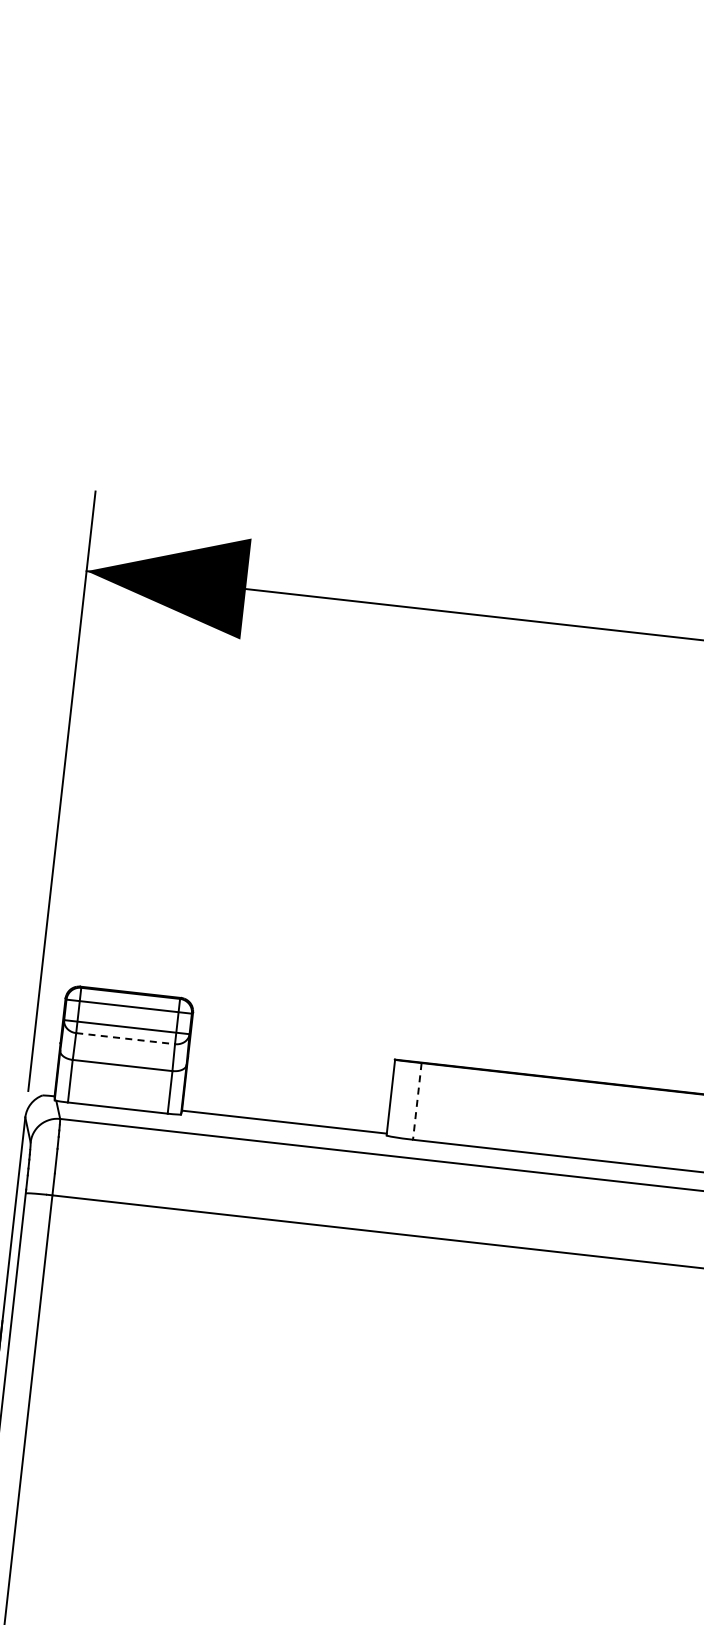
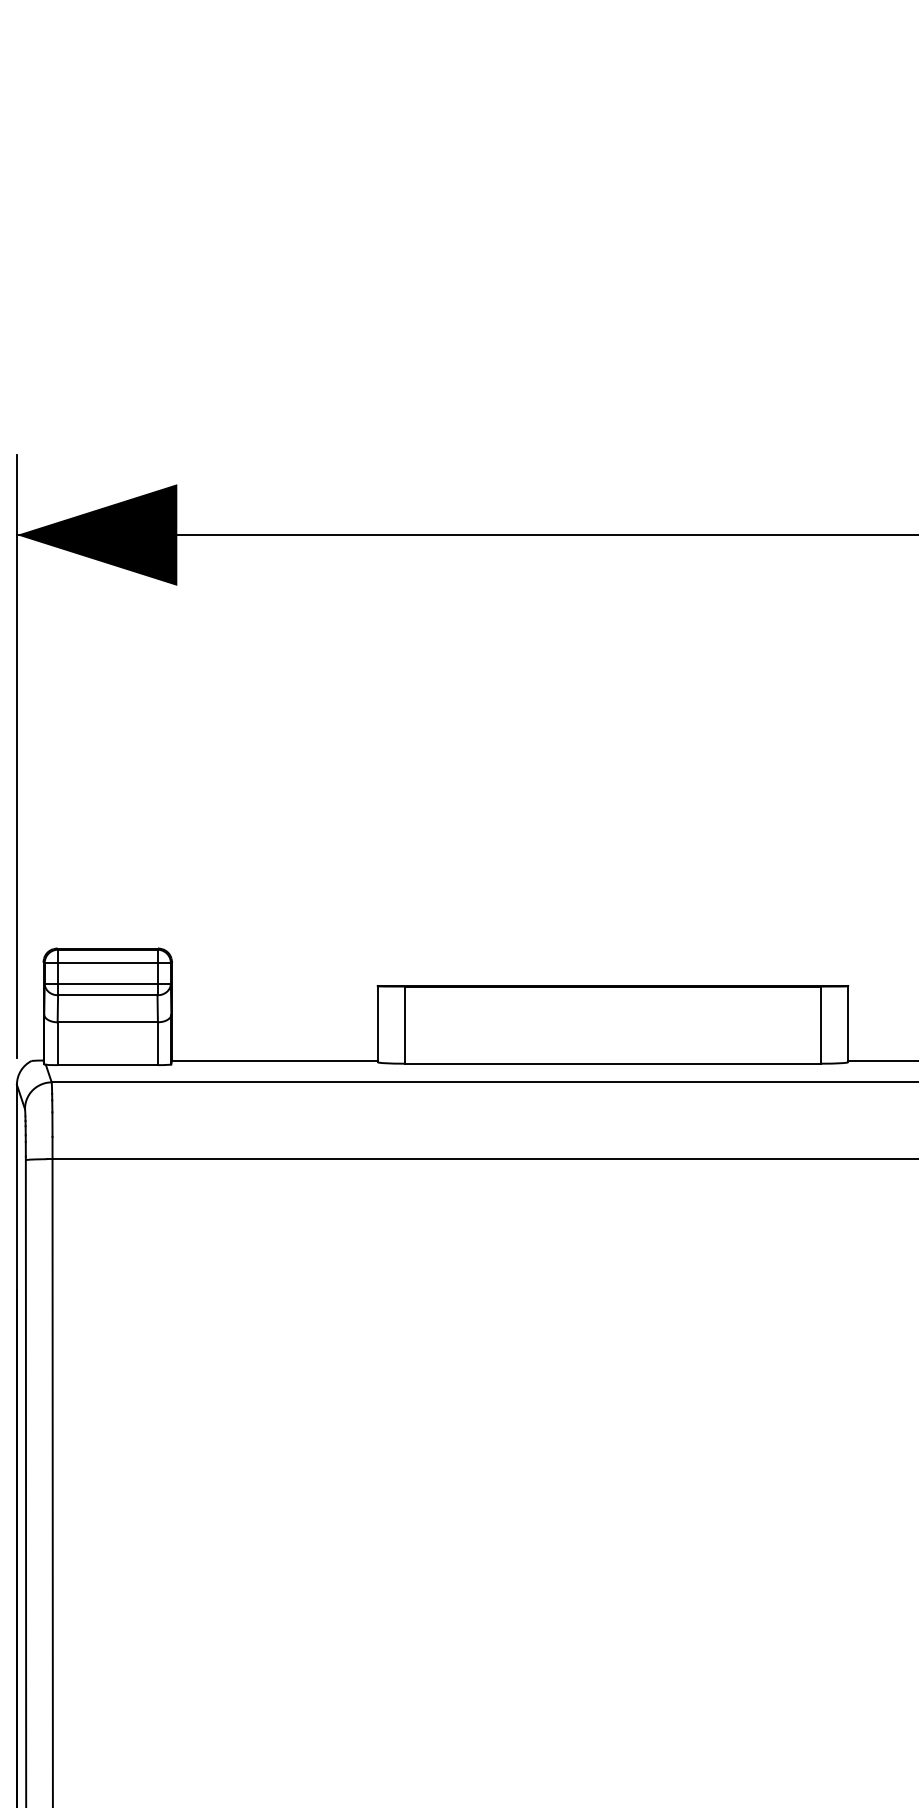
line: (125, 1038) -> (107, 995), dashed -> solid
line: (417, 1101) -> (404, 1025), dashed -> solid

